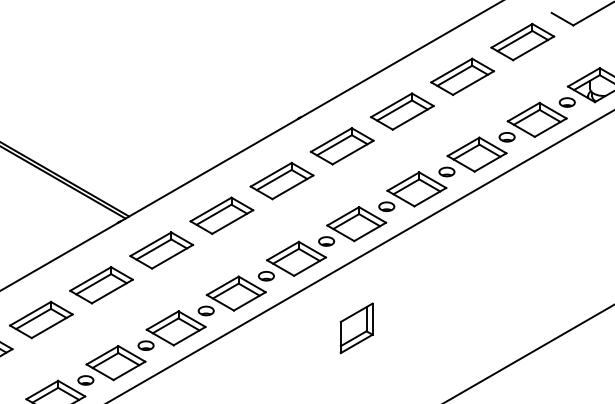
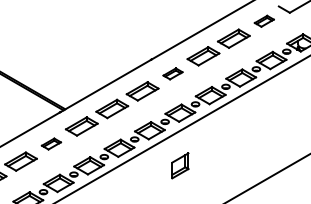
part: (523, 42) -> (264, 21), size x0.6
part: (341, 145) -> (172, 73), size x0.6
part: (101, 284) -> (51, 143), size x0.6

